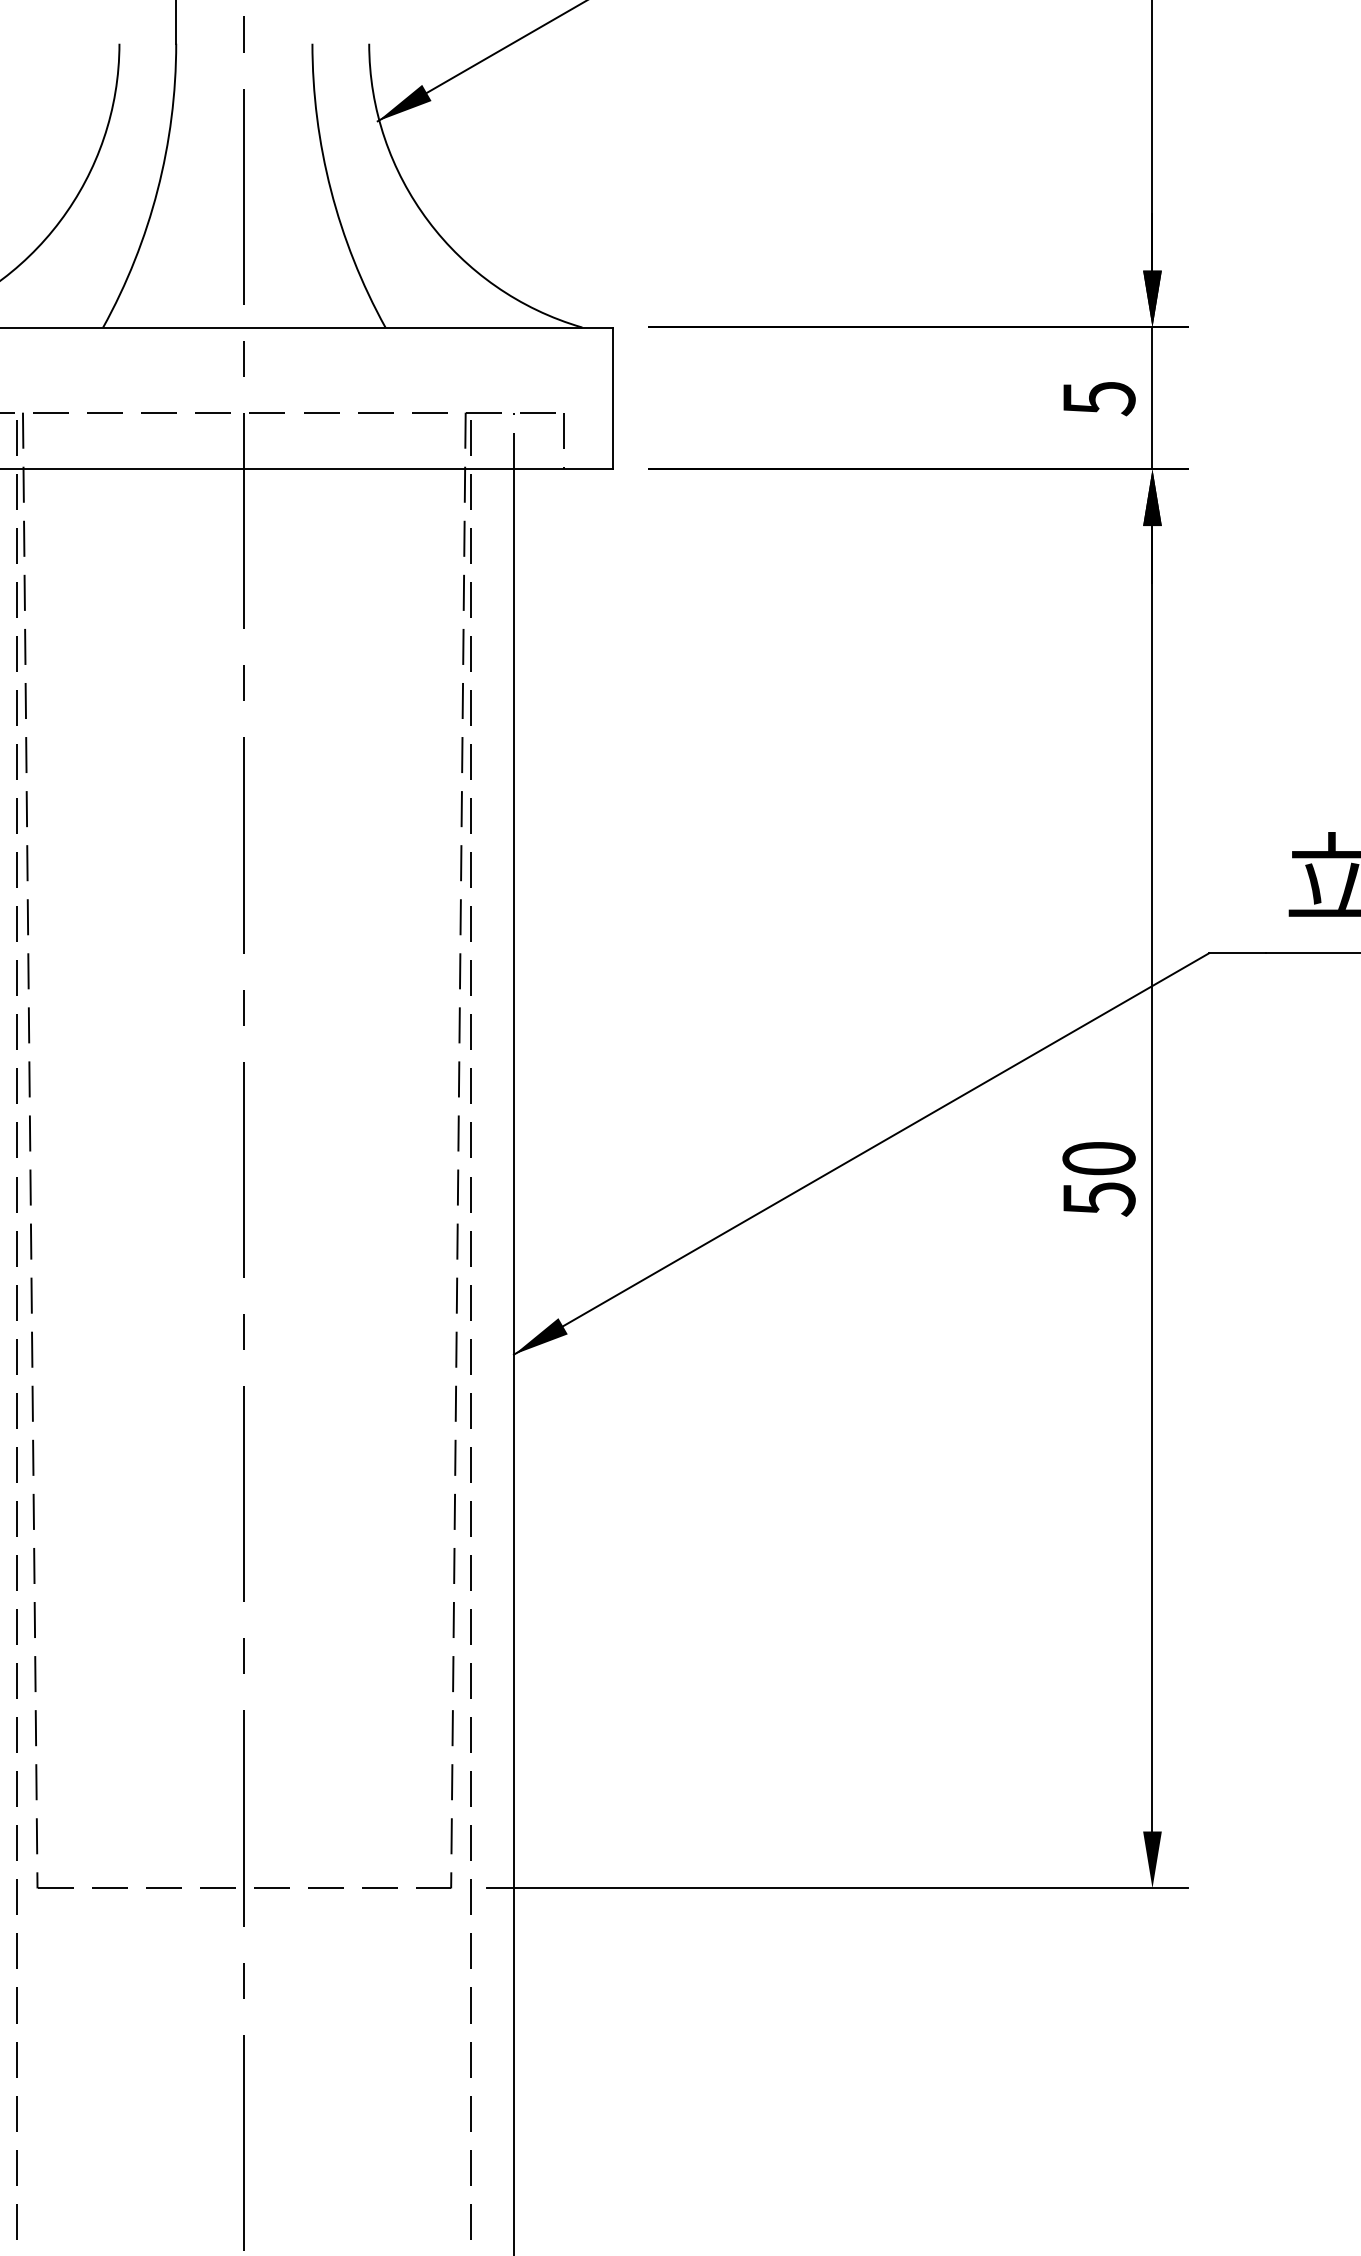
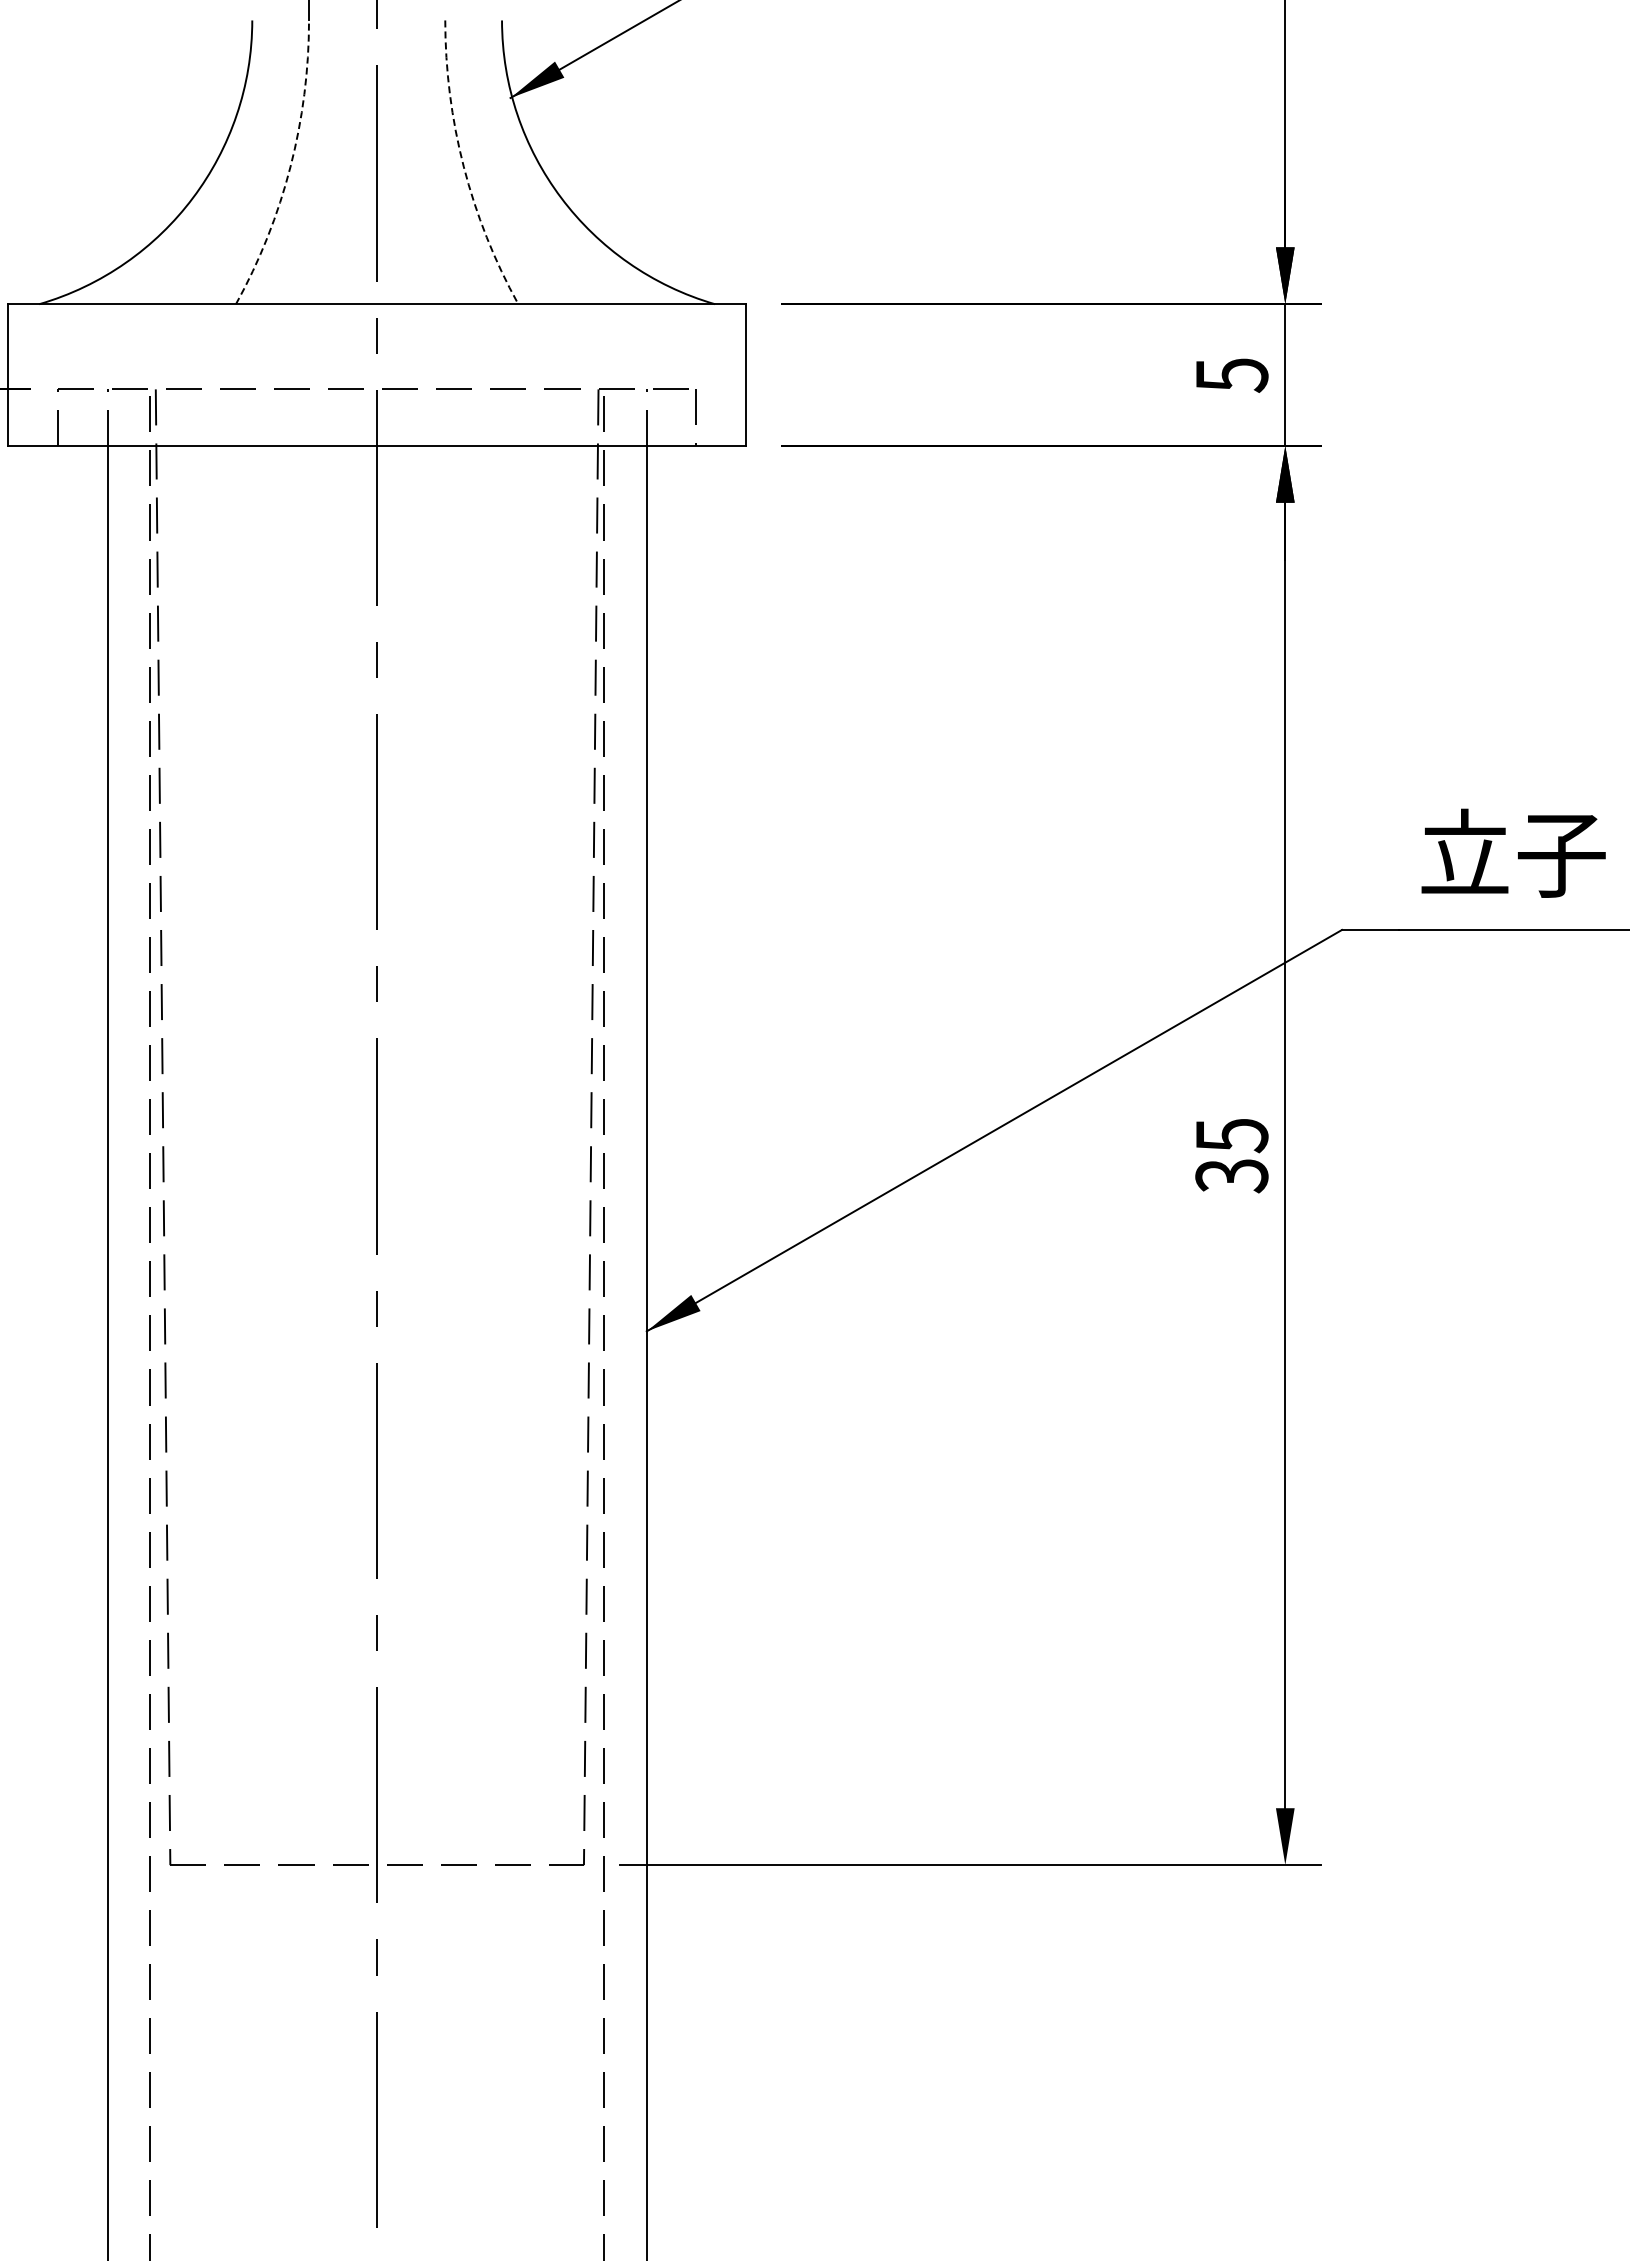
arc: (157, 189) -> (290, 166), solid -> dashed
arc: (330, 189) -> (463, 166), solid -> dashed
text: (1098, 1178) -> (1231, 1155), 50 -> 35

